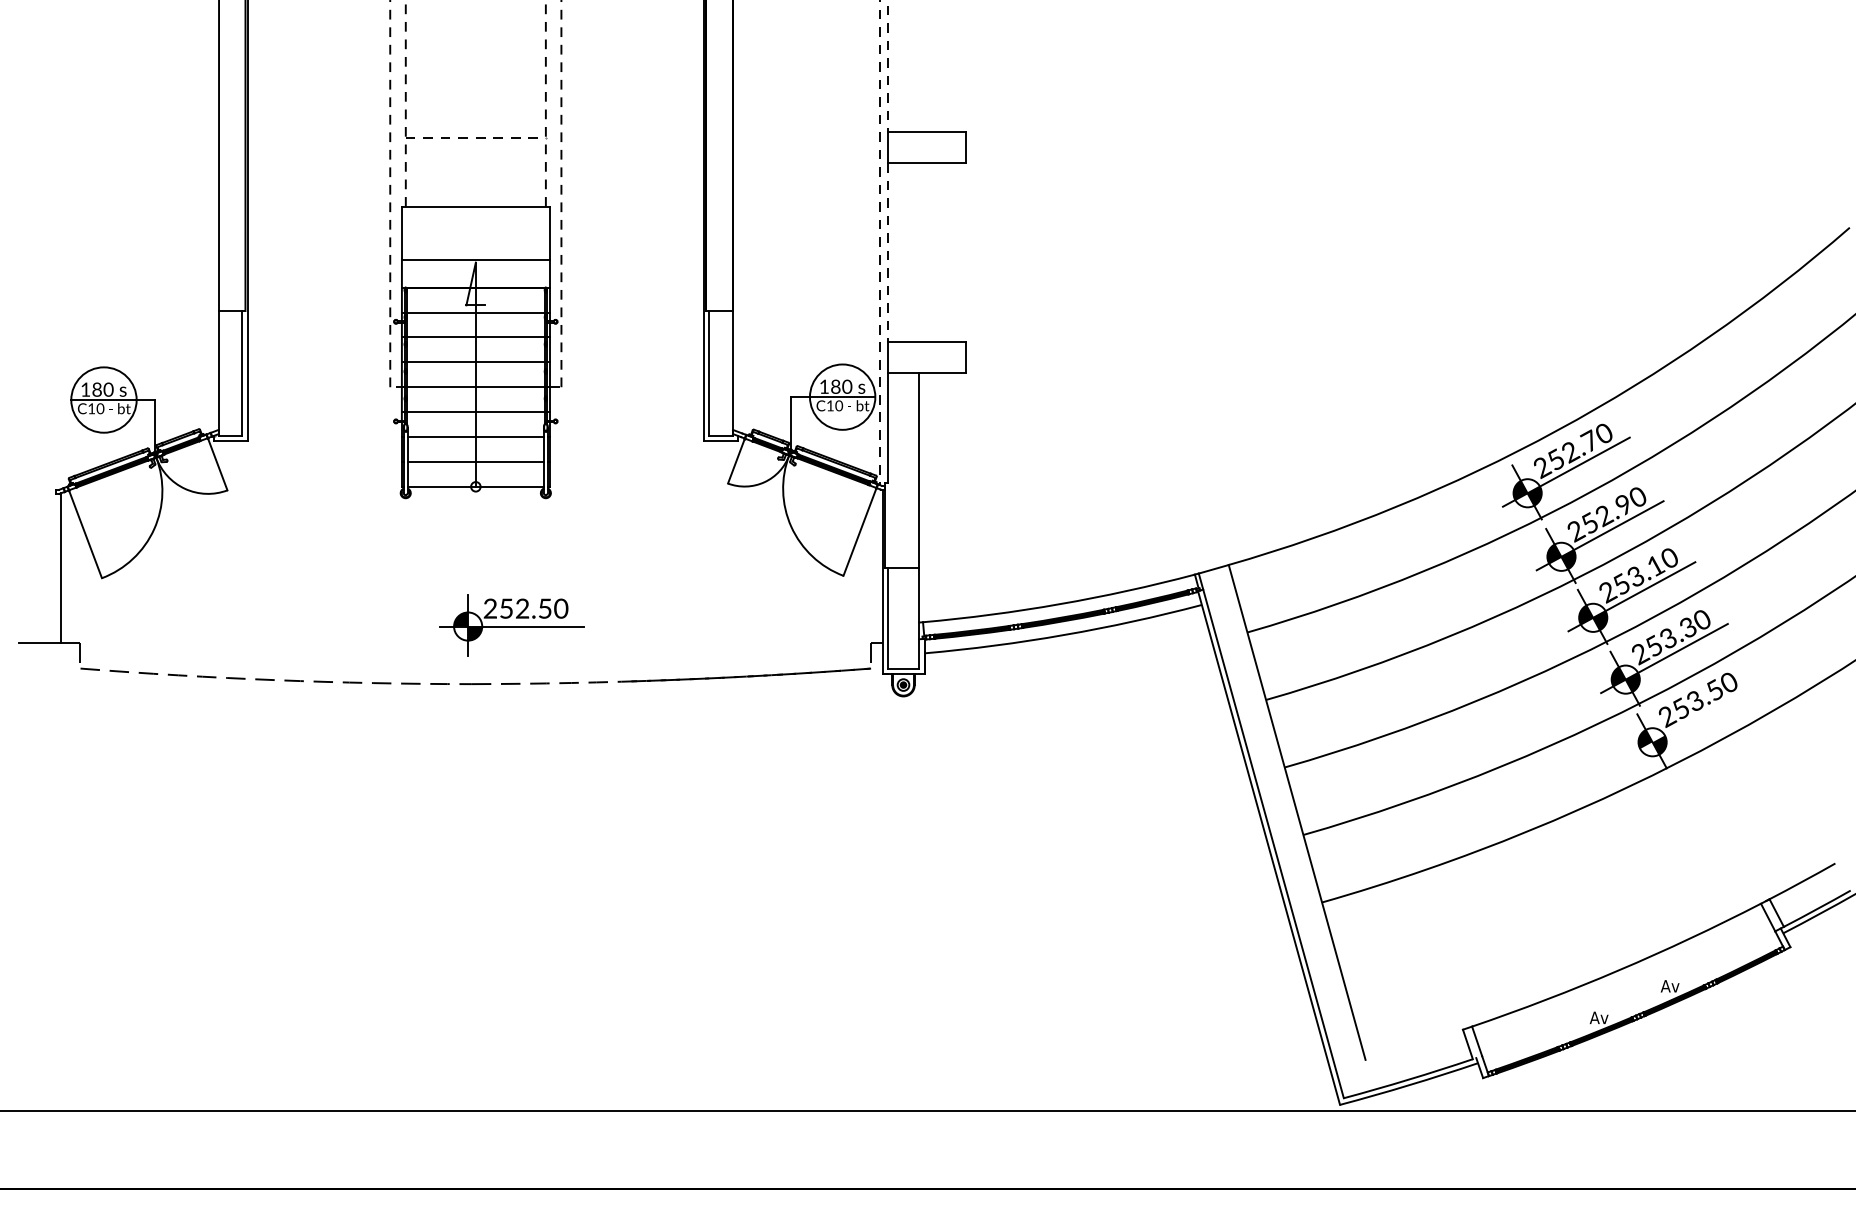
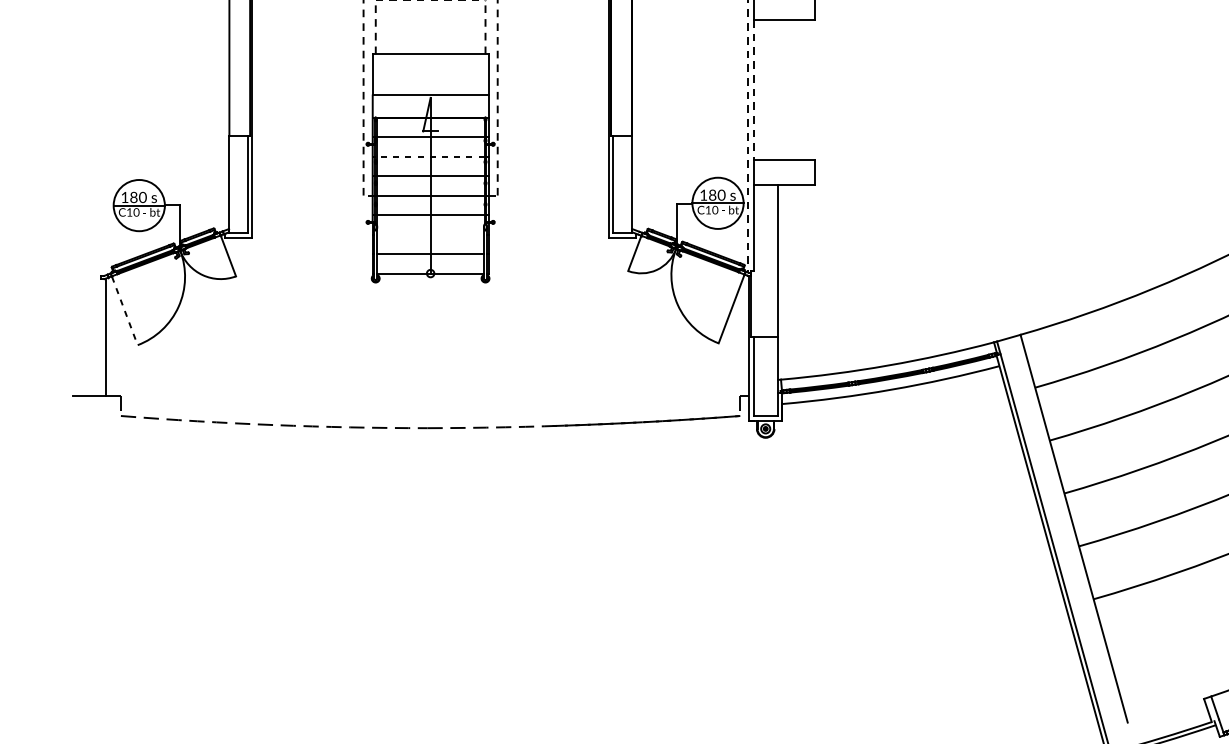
line: (475, 337) -> (430, 156), solid -> dashed
line: (475, 437) -> (430, 234), removed
line: (85, 534) -> (124, 310), solid -> dashed
part: (511, 625) -> (458, 382), removed

